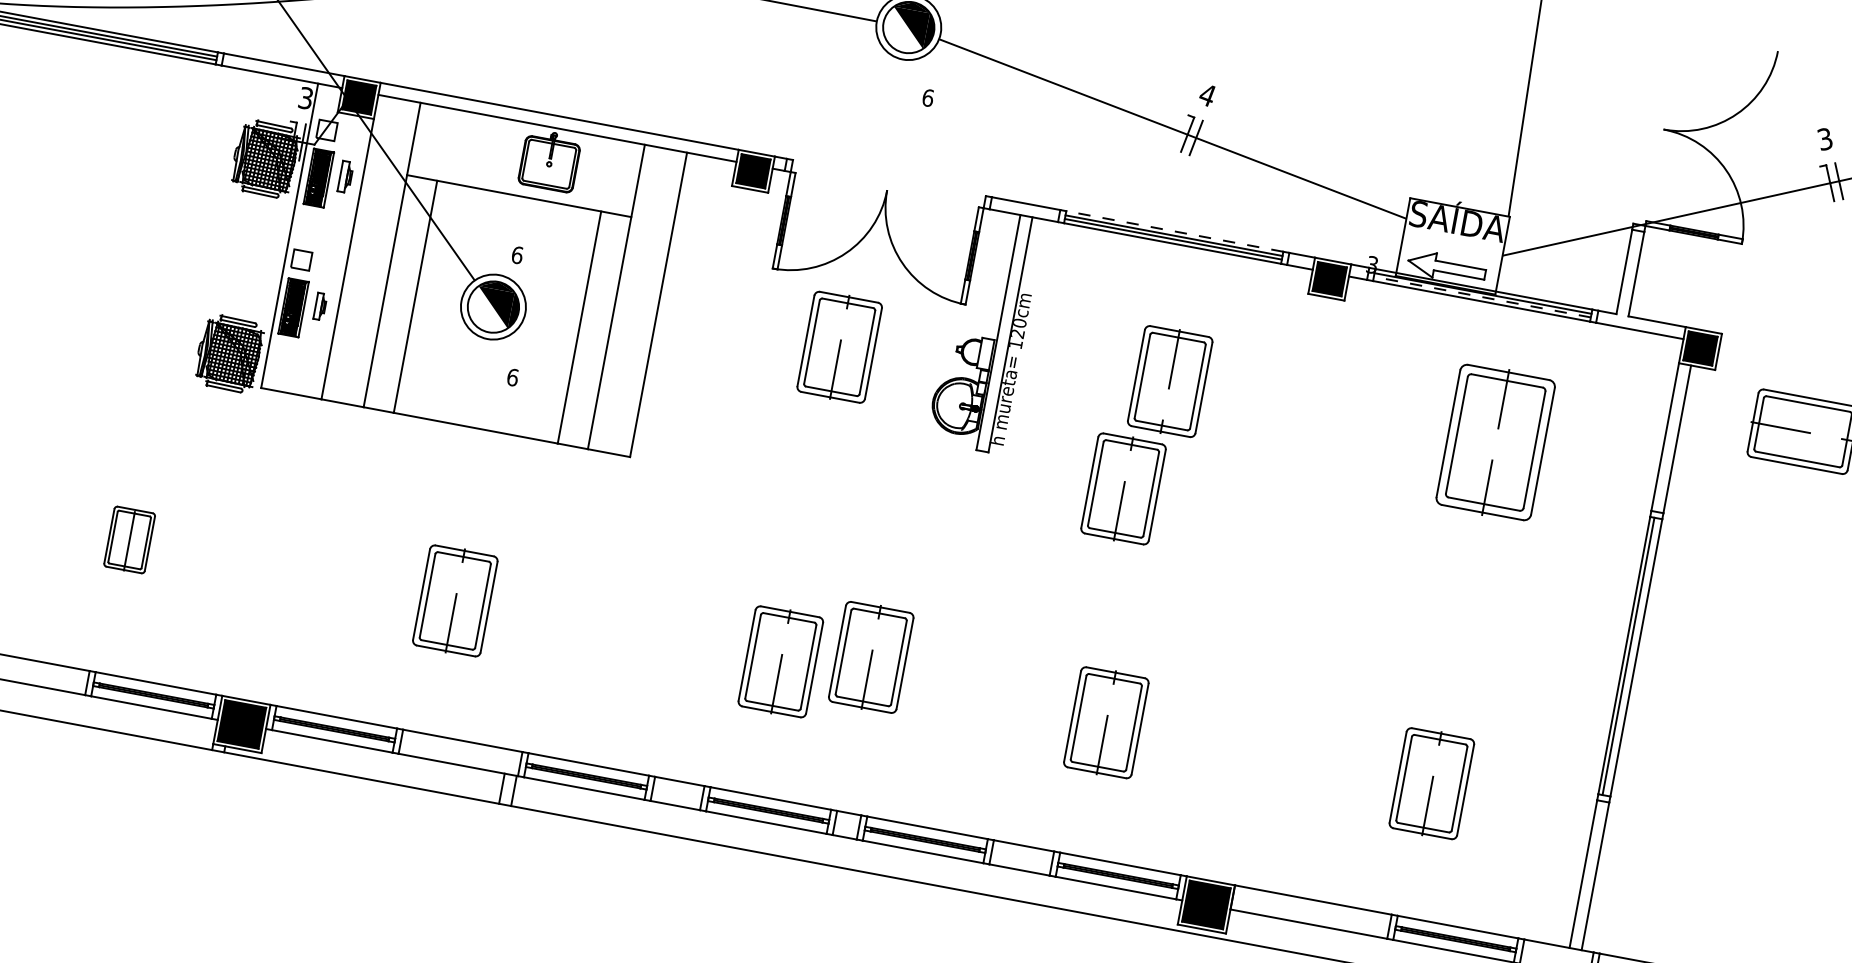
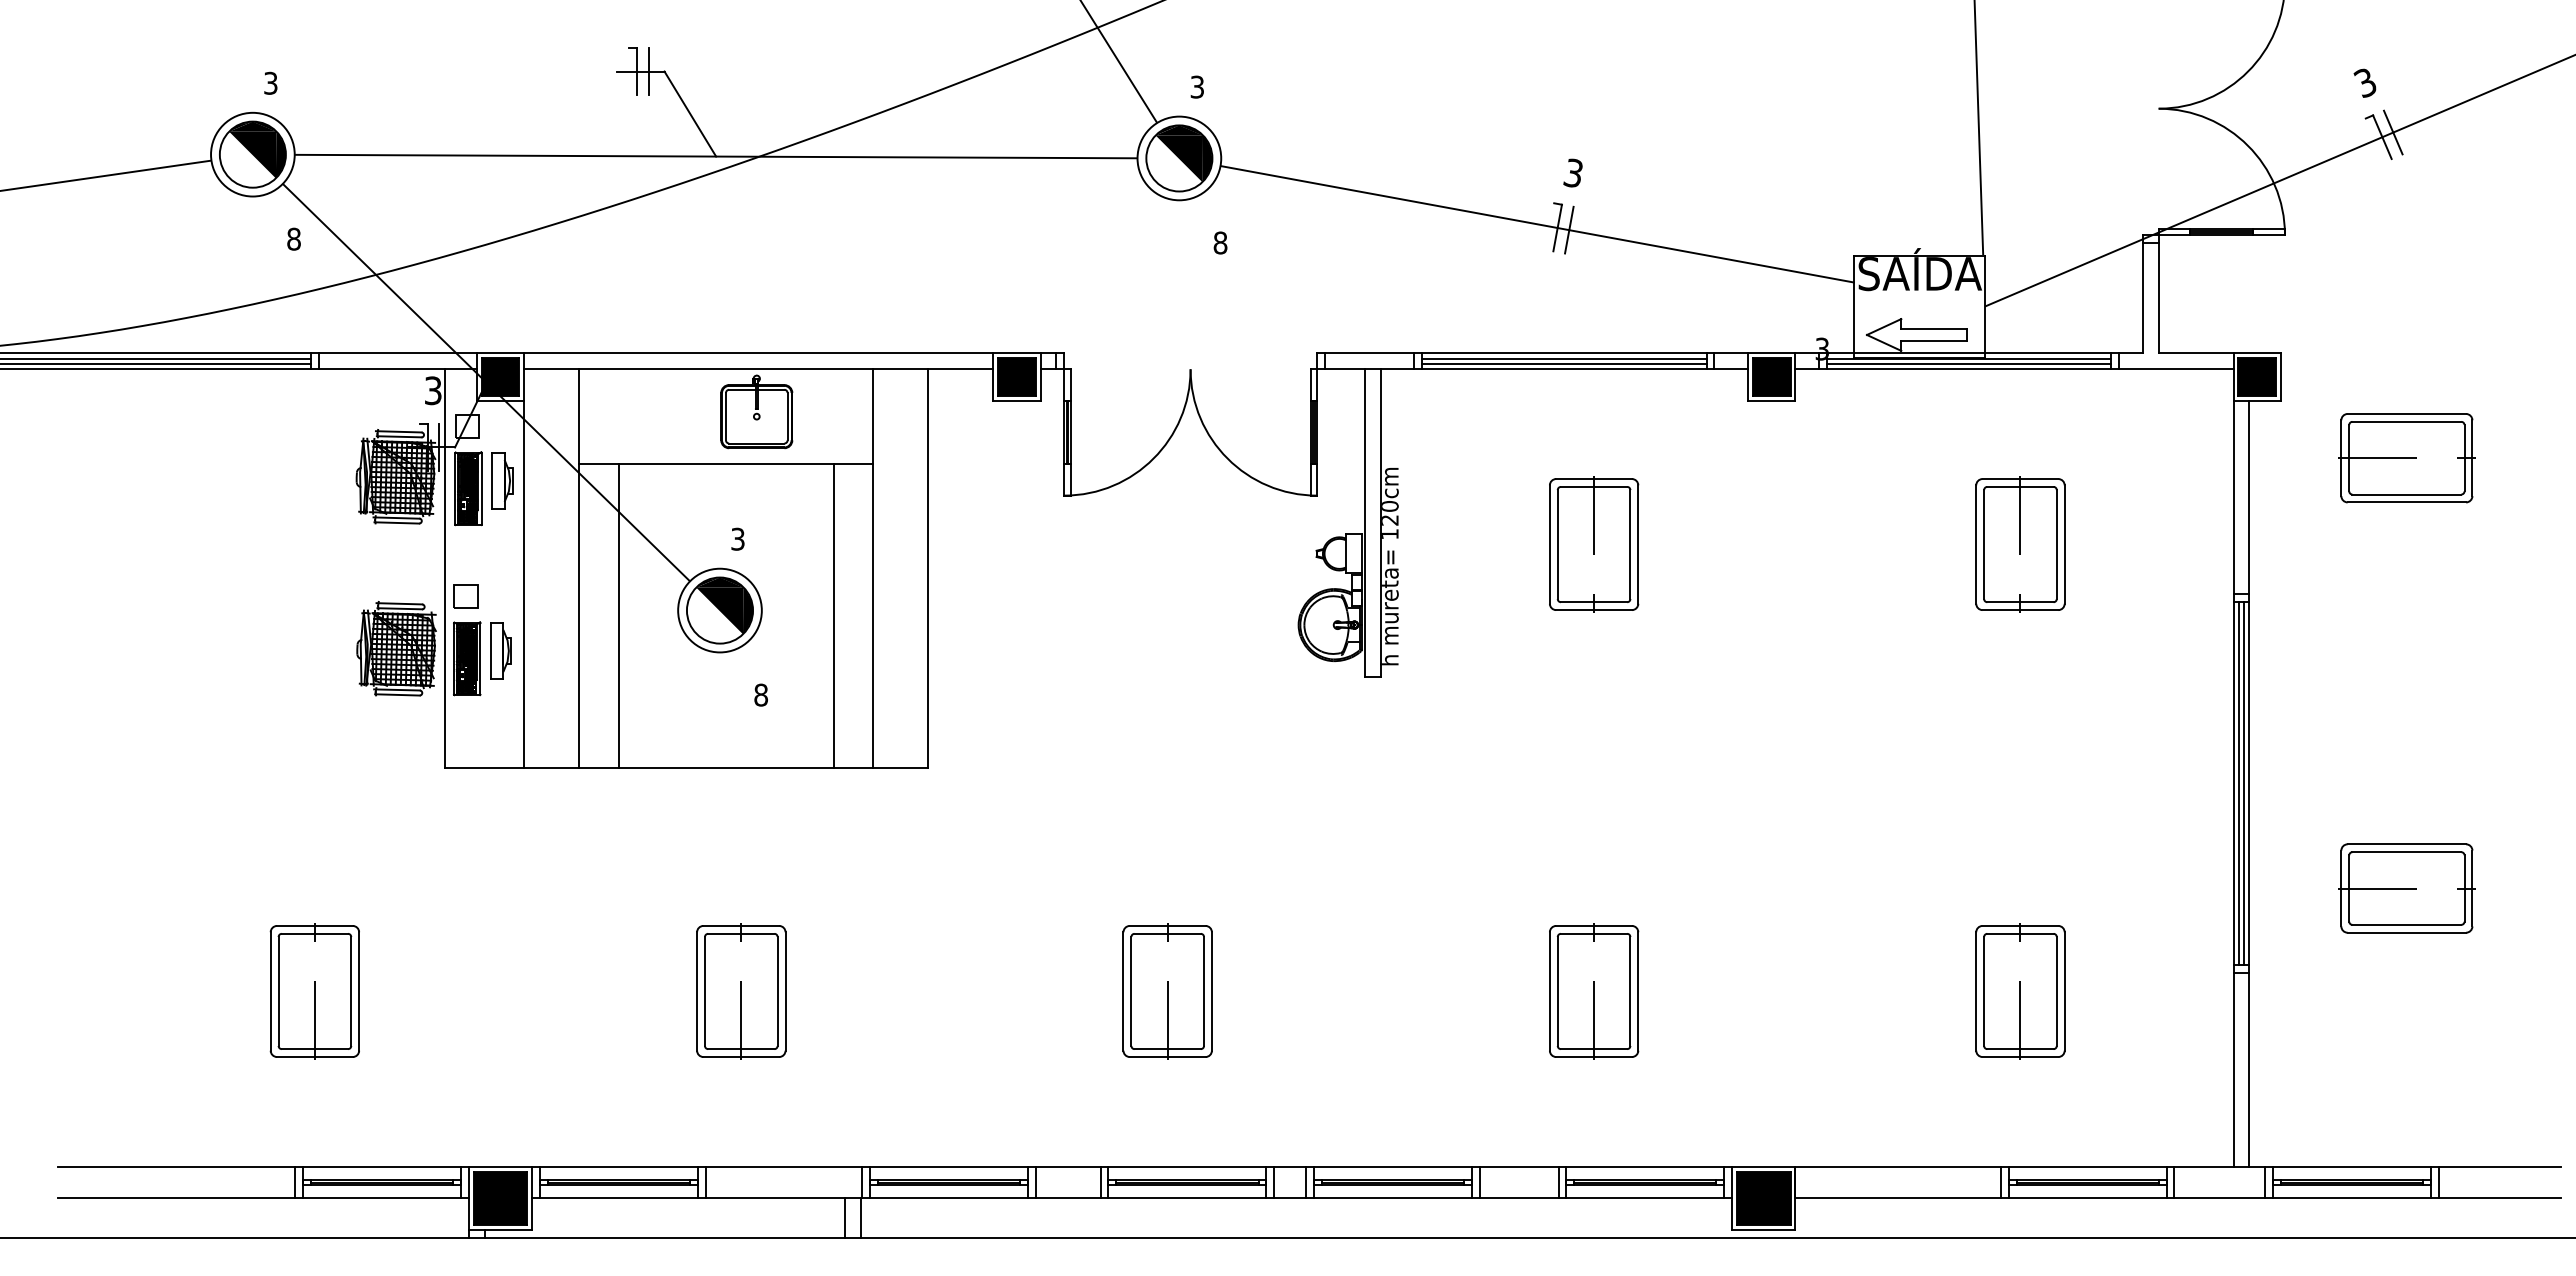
text: (1206, 94) -> (1572, 172), 4 -> 3
text: (928, 97) -> (1220, 242), 6 -> 8
part: (346, 176) -> (502, 480), size x1.43
line: (1174, 231) -> (1563, 353), dashed -> solid
text: (517, 254) -> (737, 538), 6 -> 3
line: (1481, 296) -> (1968, 363), dashed -> solid
part: (320, 306) -> (500, 650), size x1.67
part: (839, 347) -> (1167, 579), removed
part: (229, 353) -> (396, 648), moved
text: (513, 377) -> (761, 694), 6 -> 8
part: (1495, 442) -> (2020, 544), size x0.71
part: (1123, 488) -> (1560, 691), removed
part: (129, 539) -> (314, 991), size x1.67
line: (1631, 656) -> (2243, 783), added
part: (871, 657) -> (1281, 964), removed
part: (1741, 760) -> (2406, 888), added

